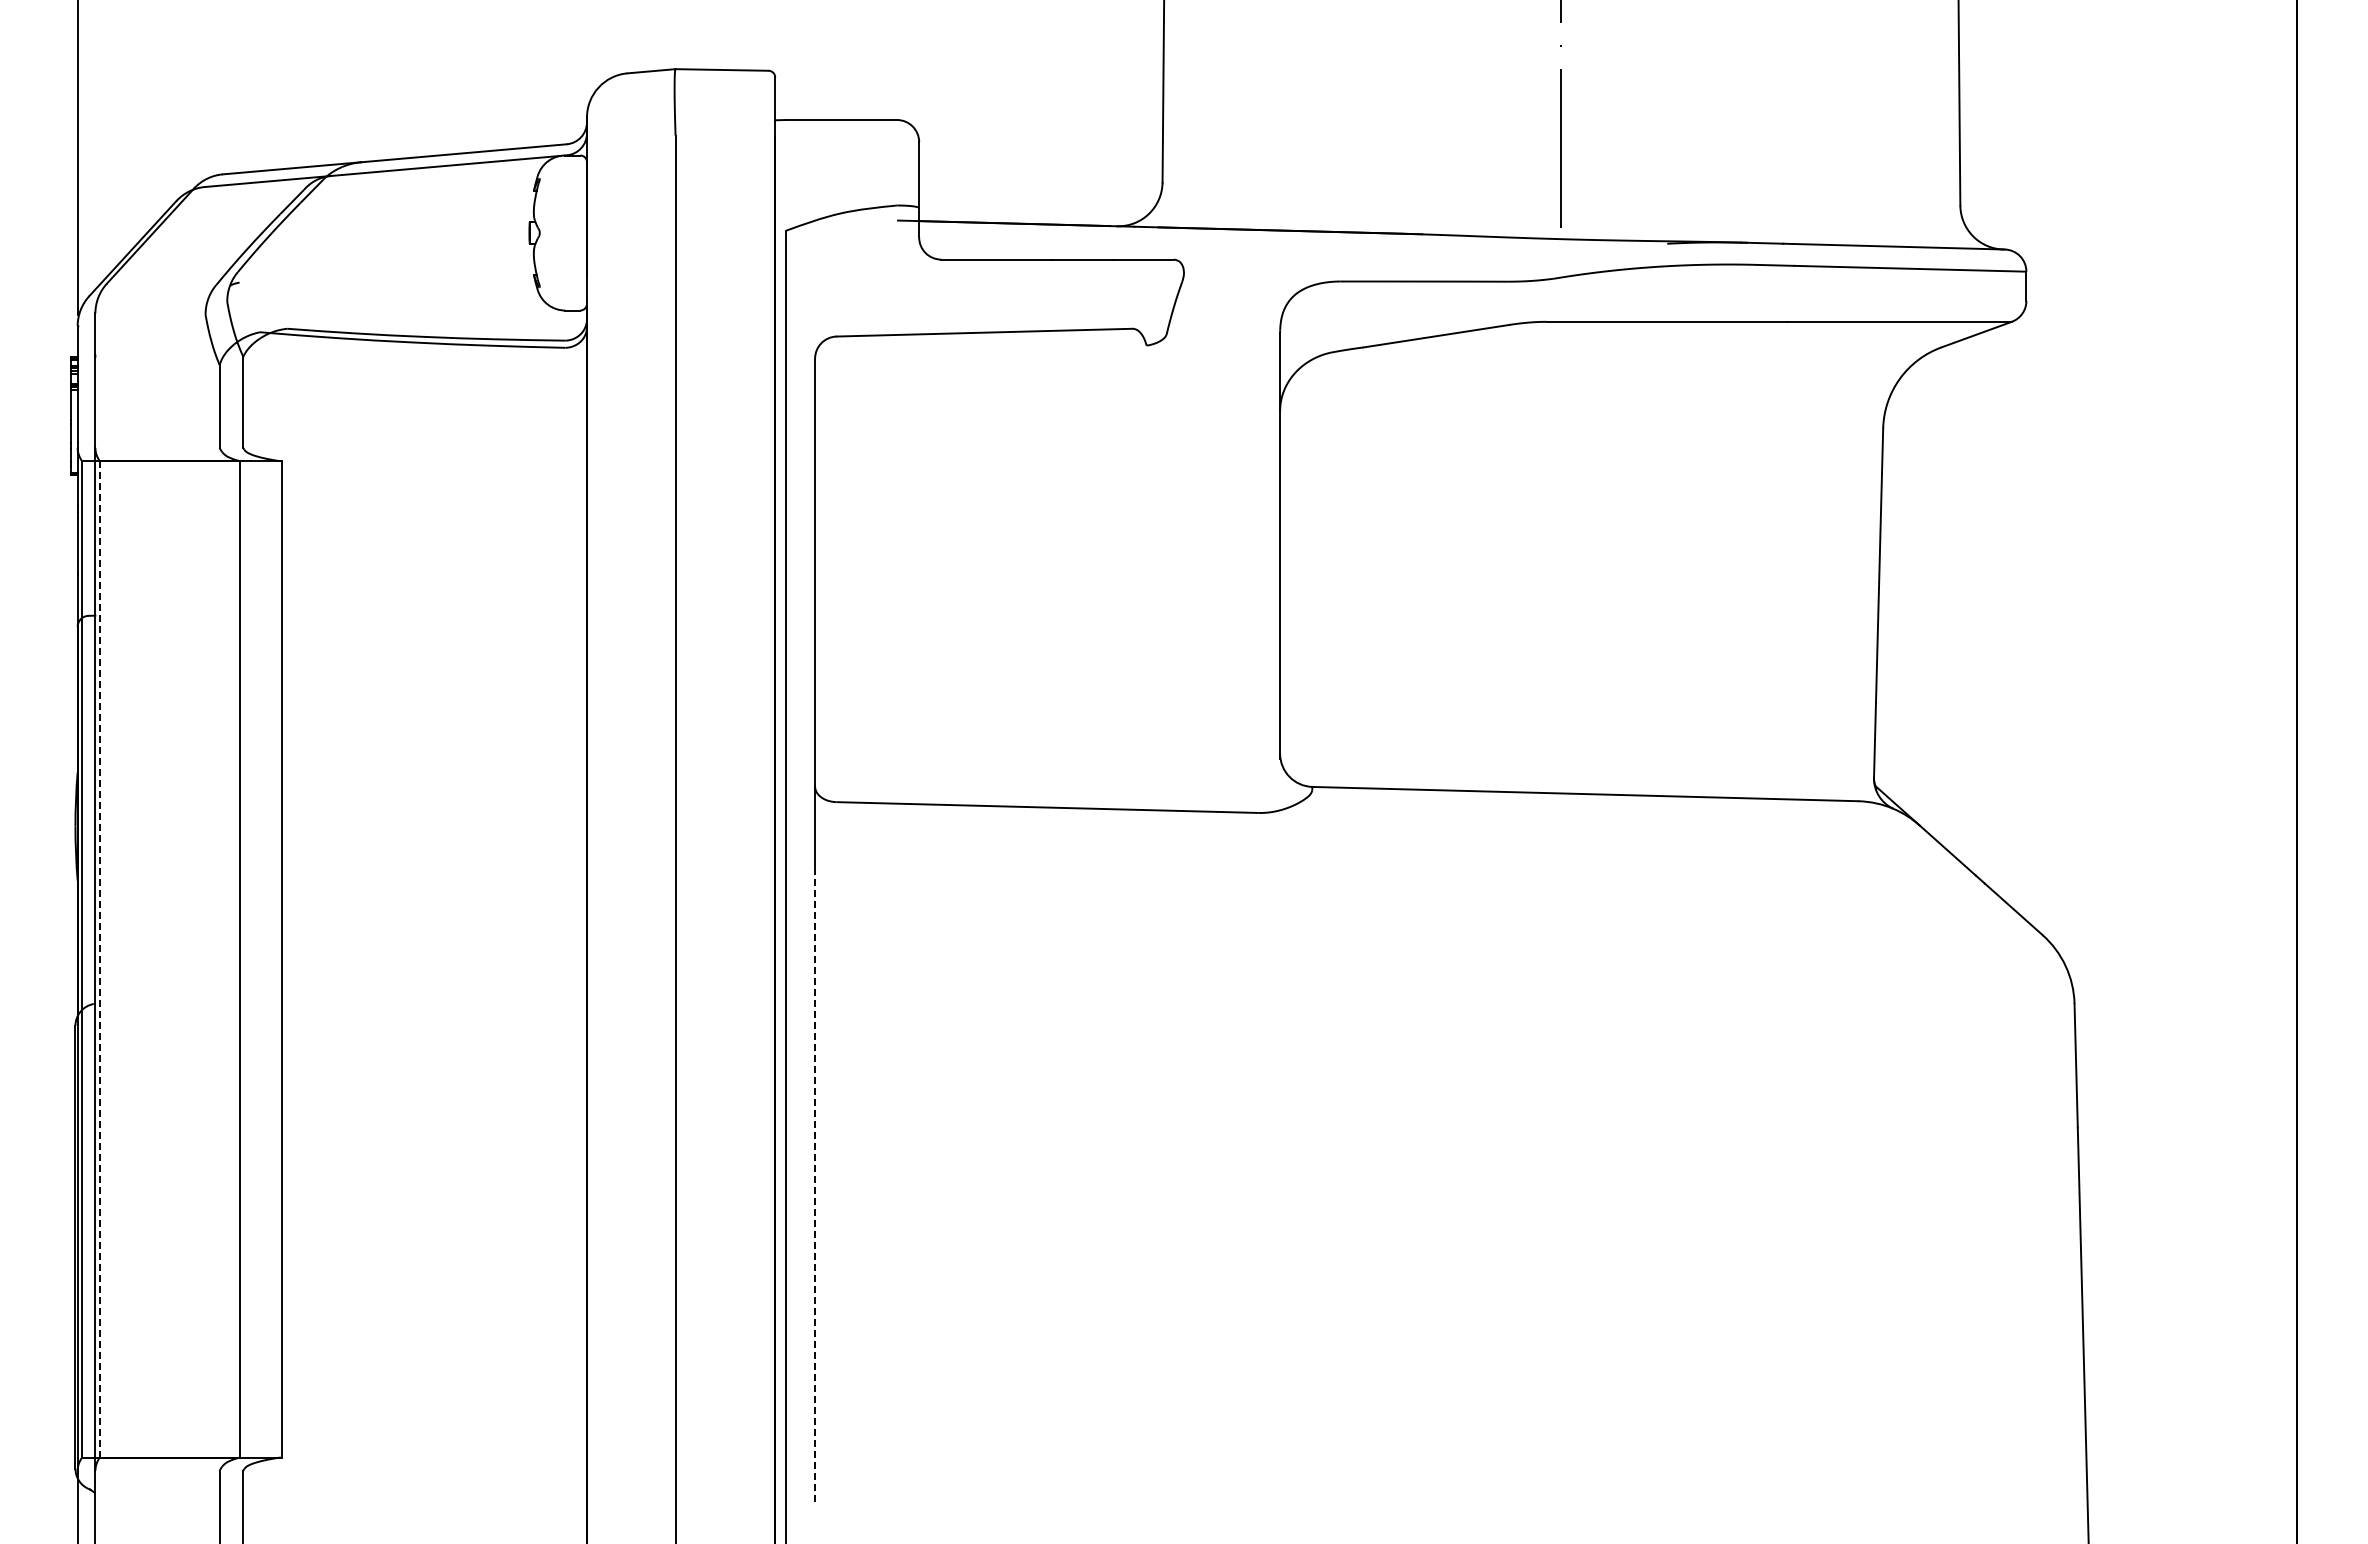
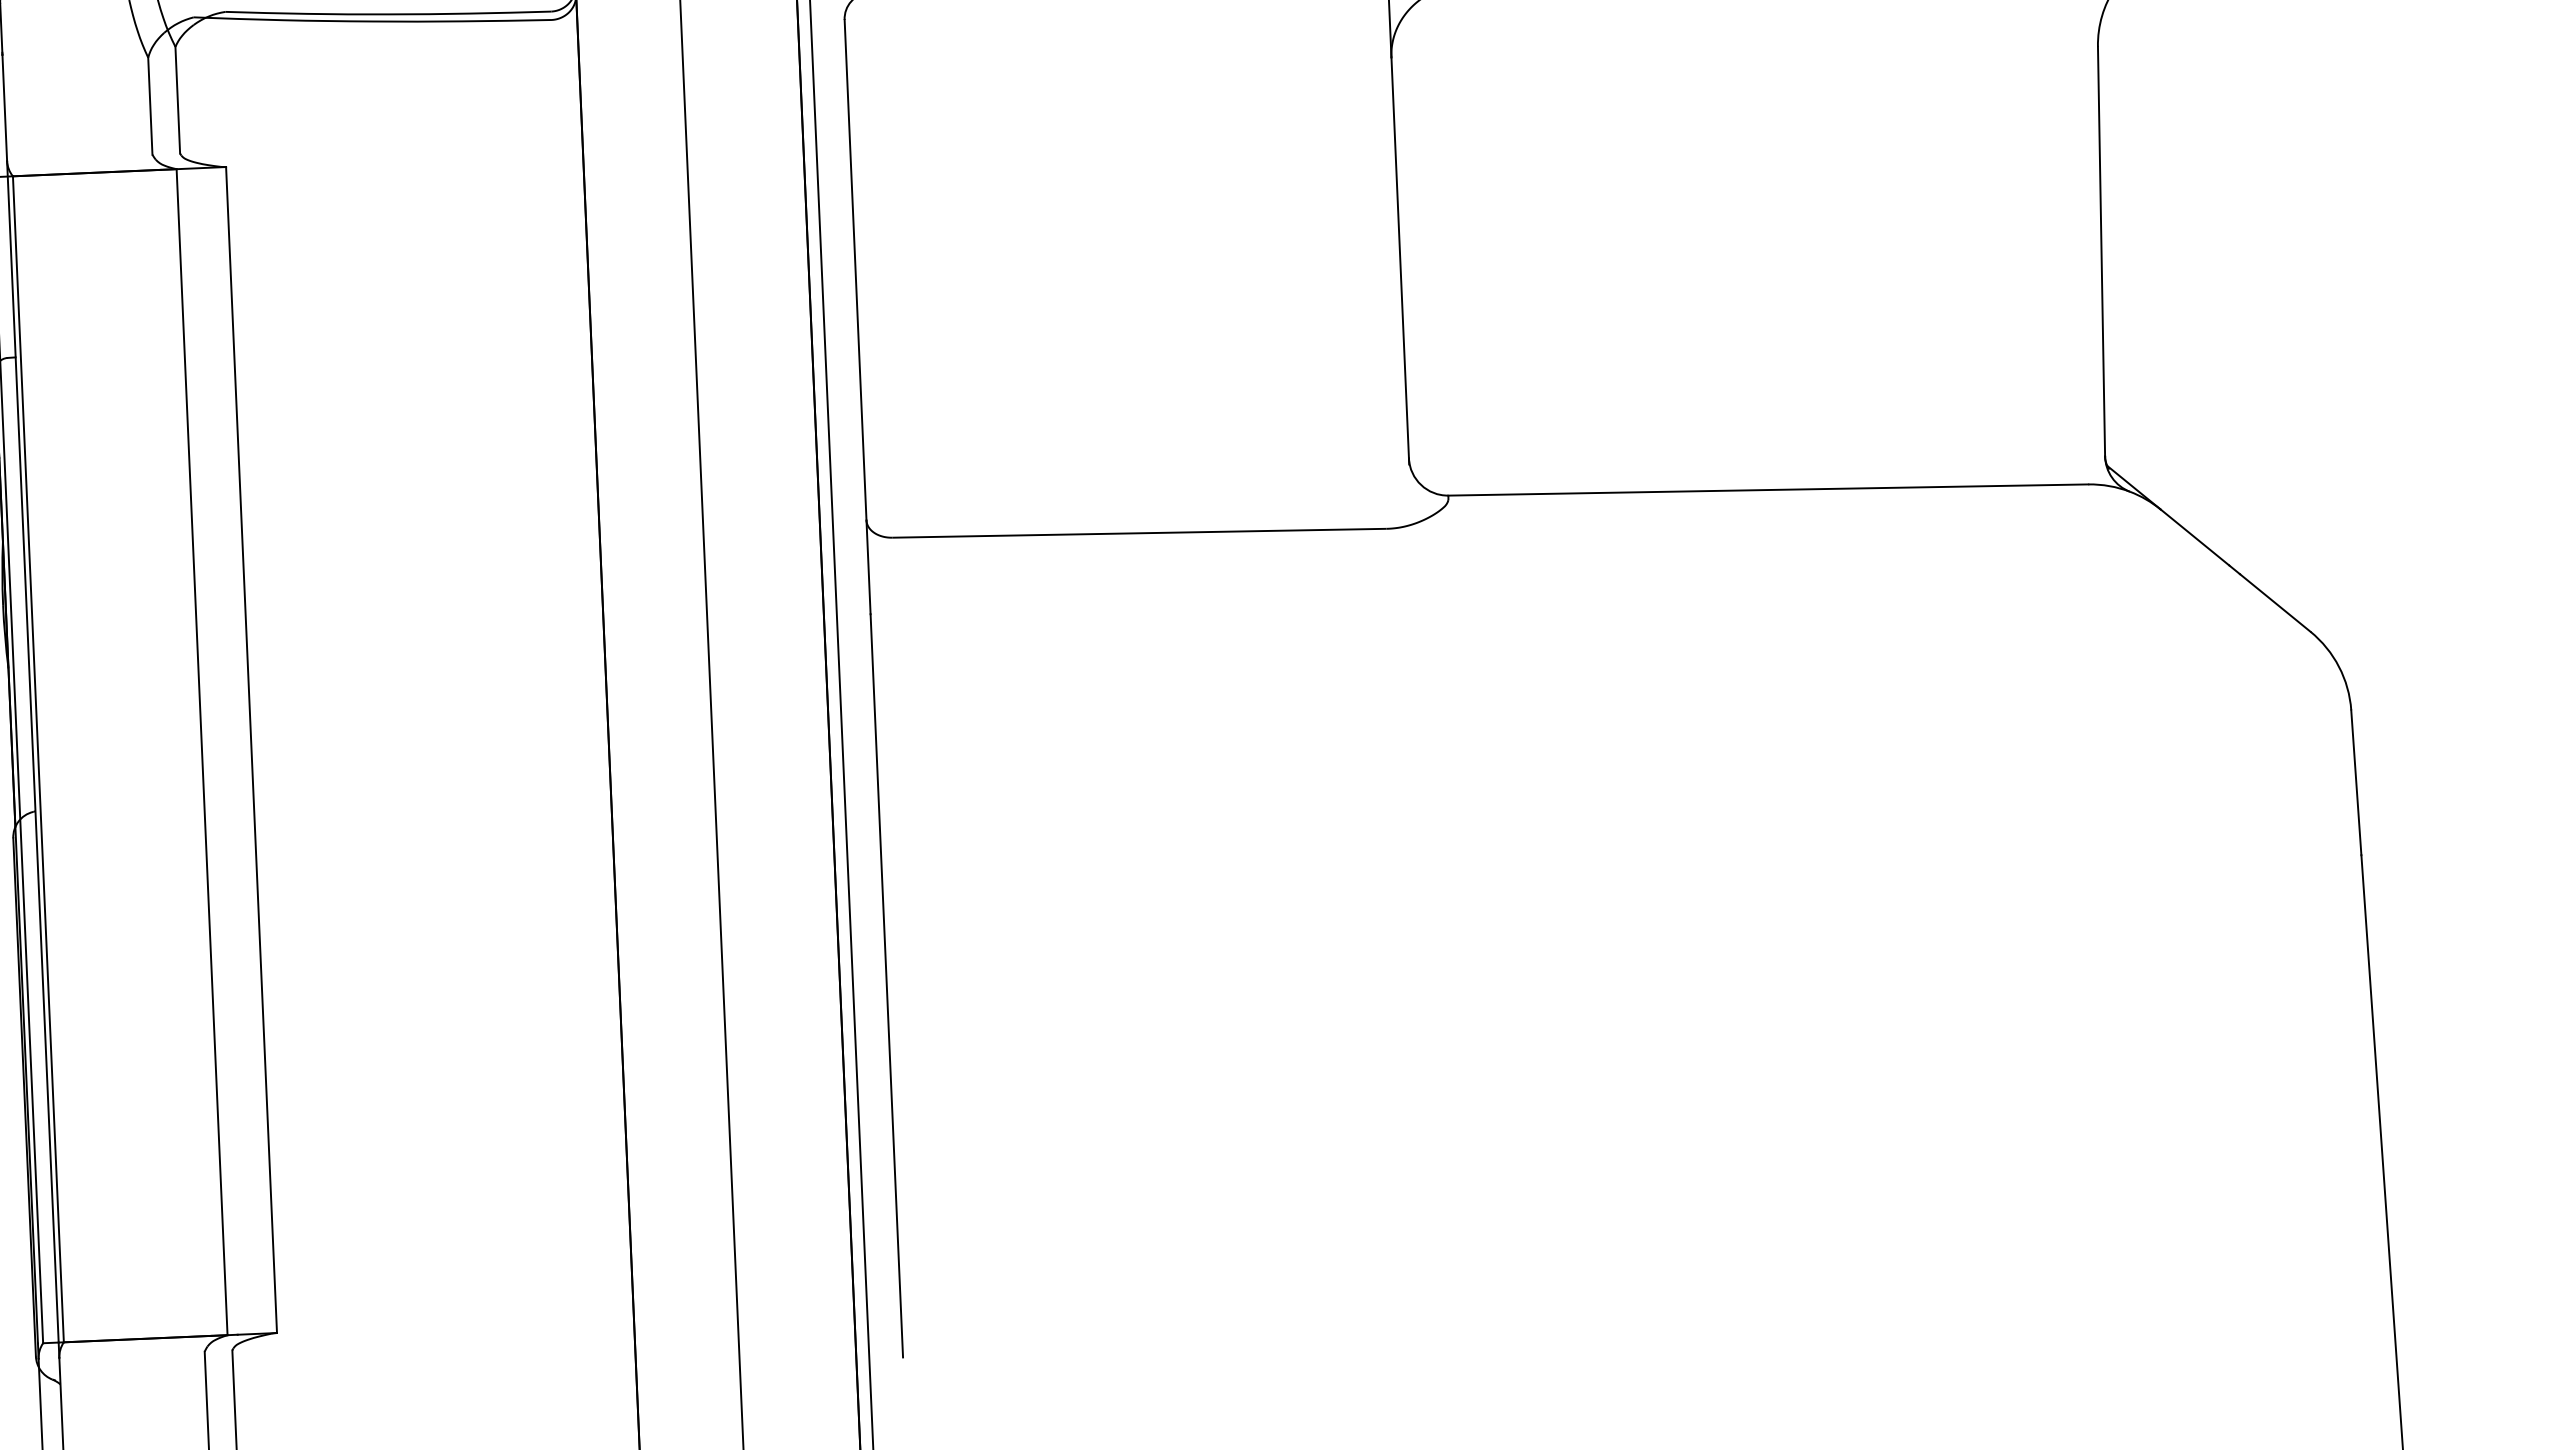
line: (99, 959) -> (38, 759), dashed -> solid
line: (815, 1184) -> (887, 986), dashed -> solid

